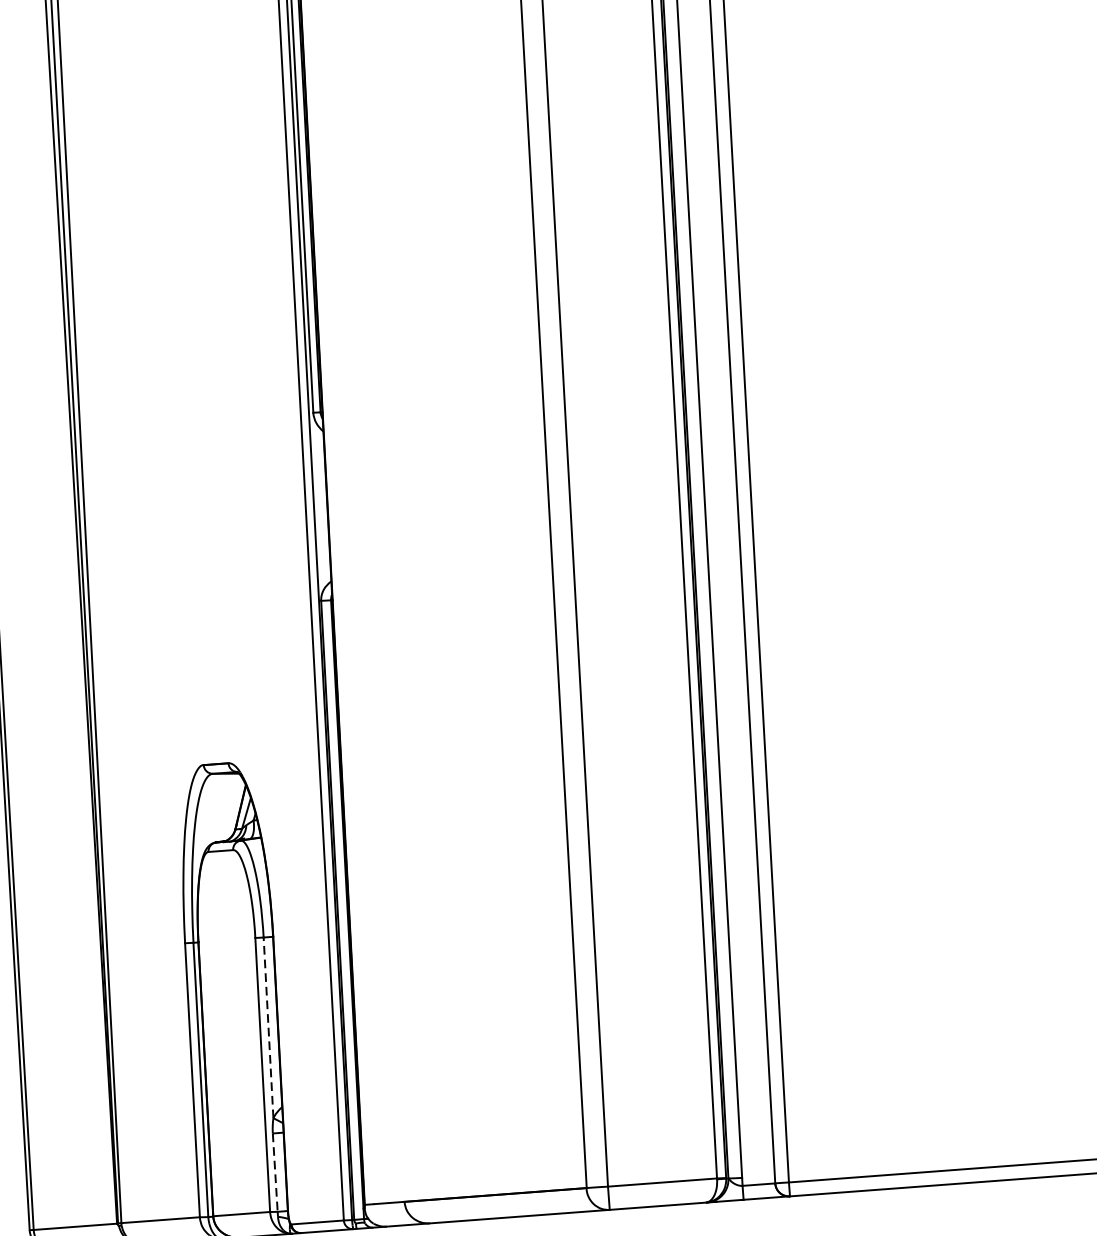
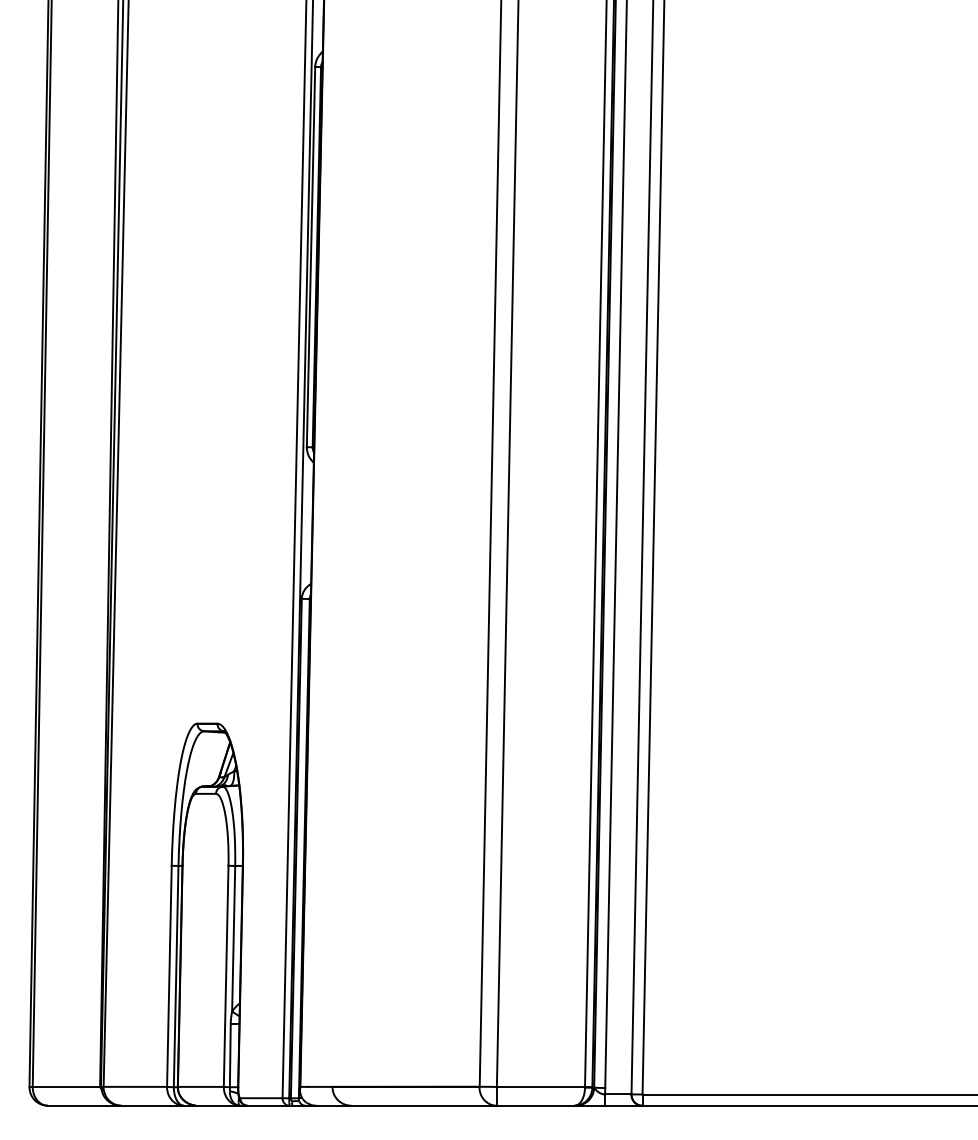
line: (268, 1027) -> (233, 938), dashed -> solid
line: (275, 1172) -> (230, 1055), dashed -> solid

